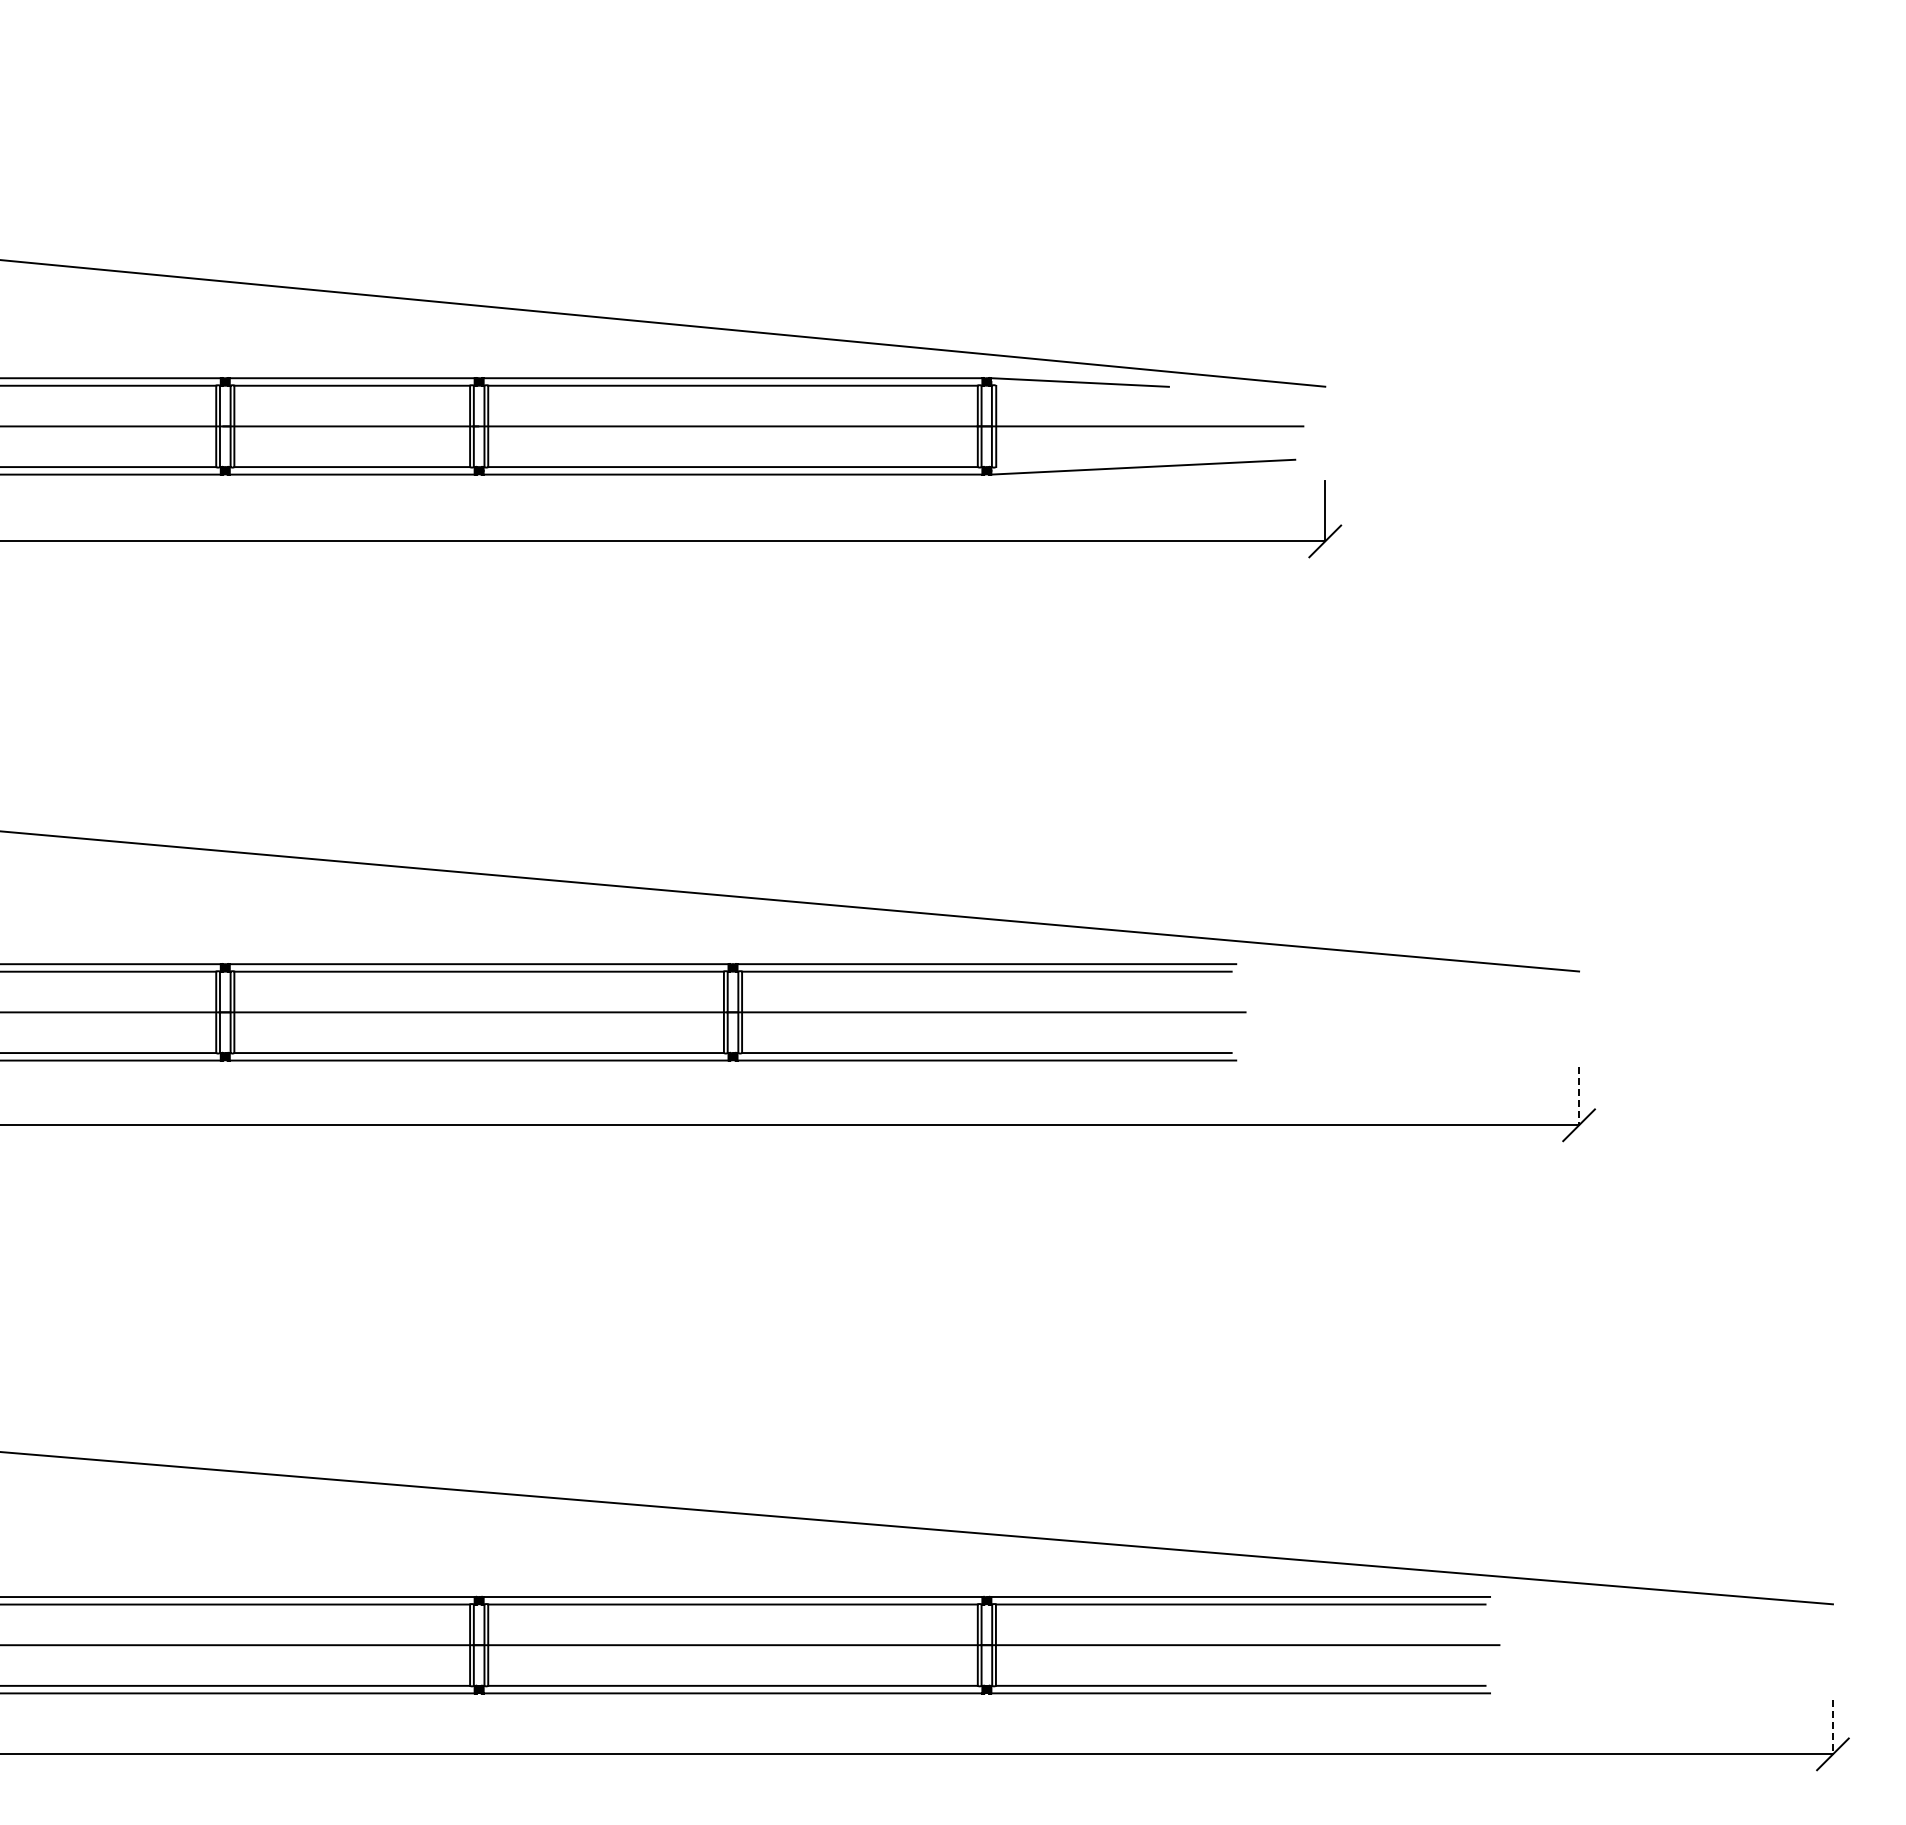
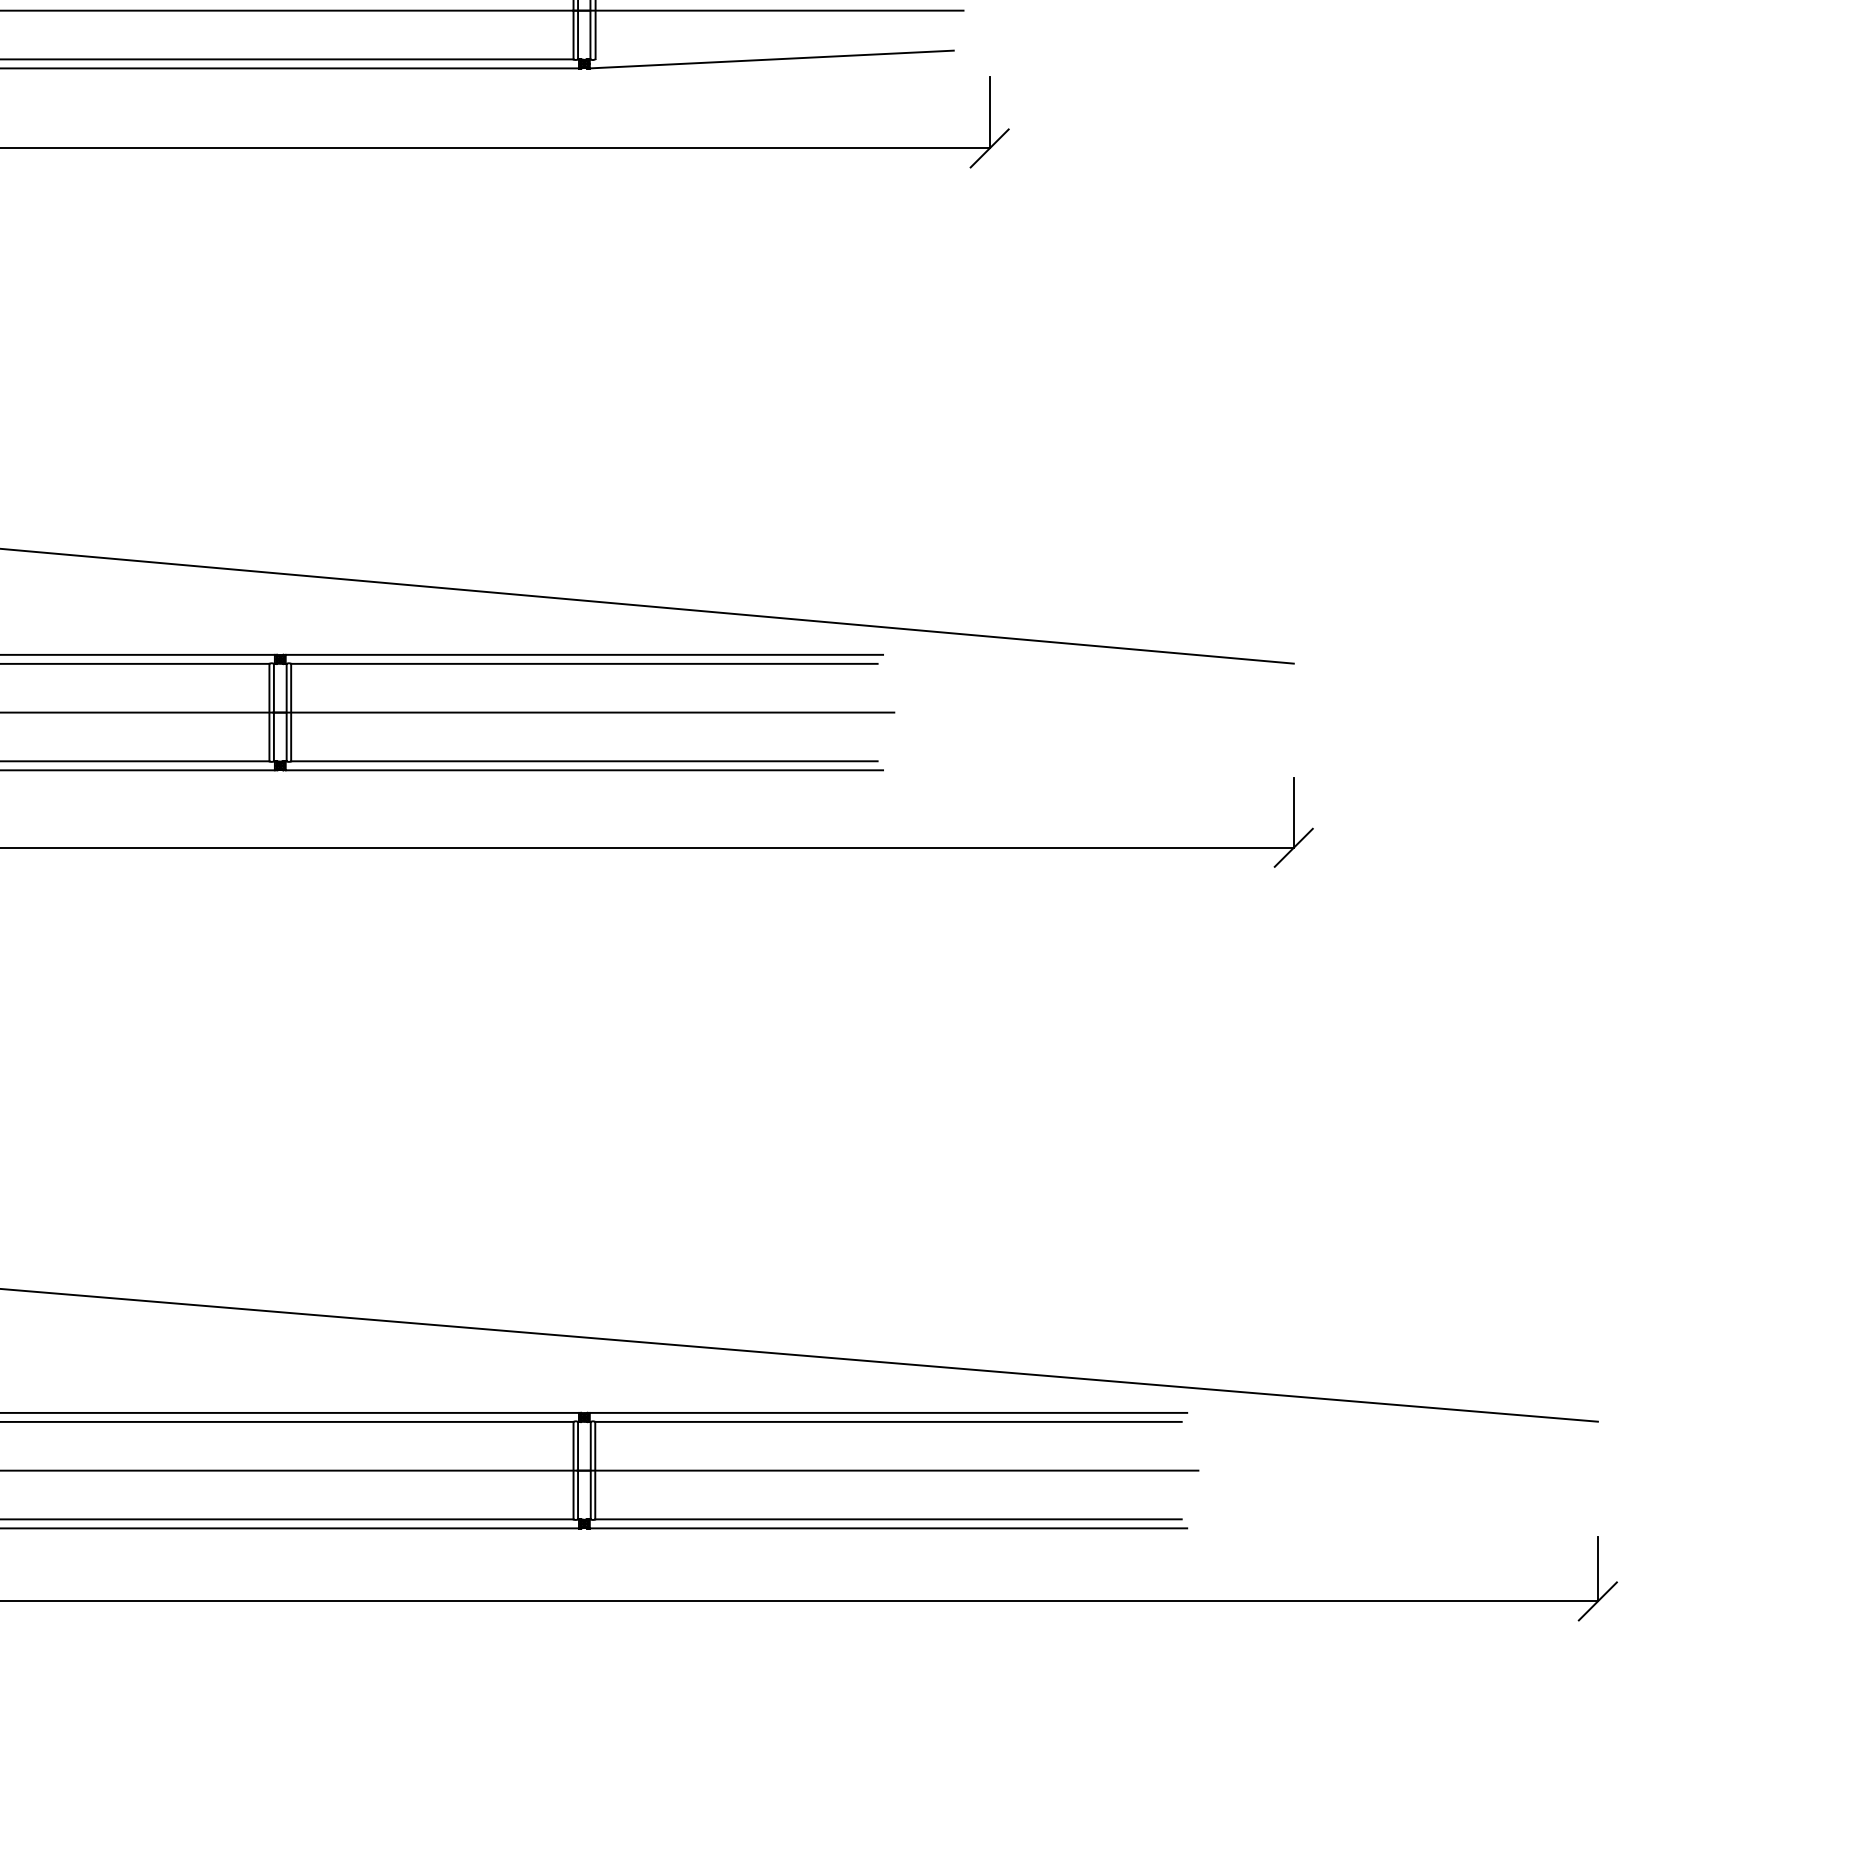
line: (1579, 1096) -> (1294, 813), dashed -> solid
line: (1832, 1727) -> (1597, 1569), dashed -> solid

